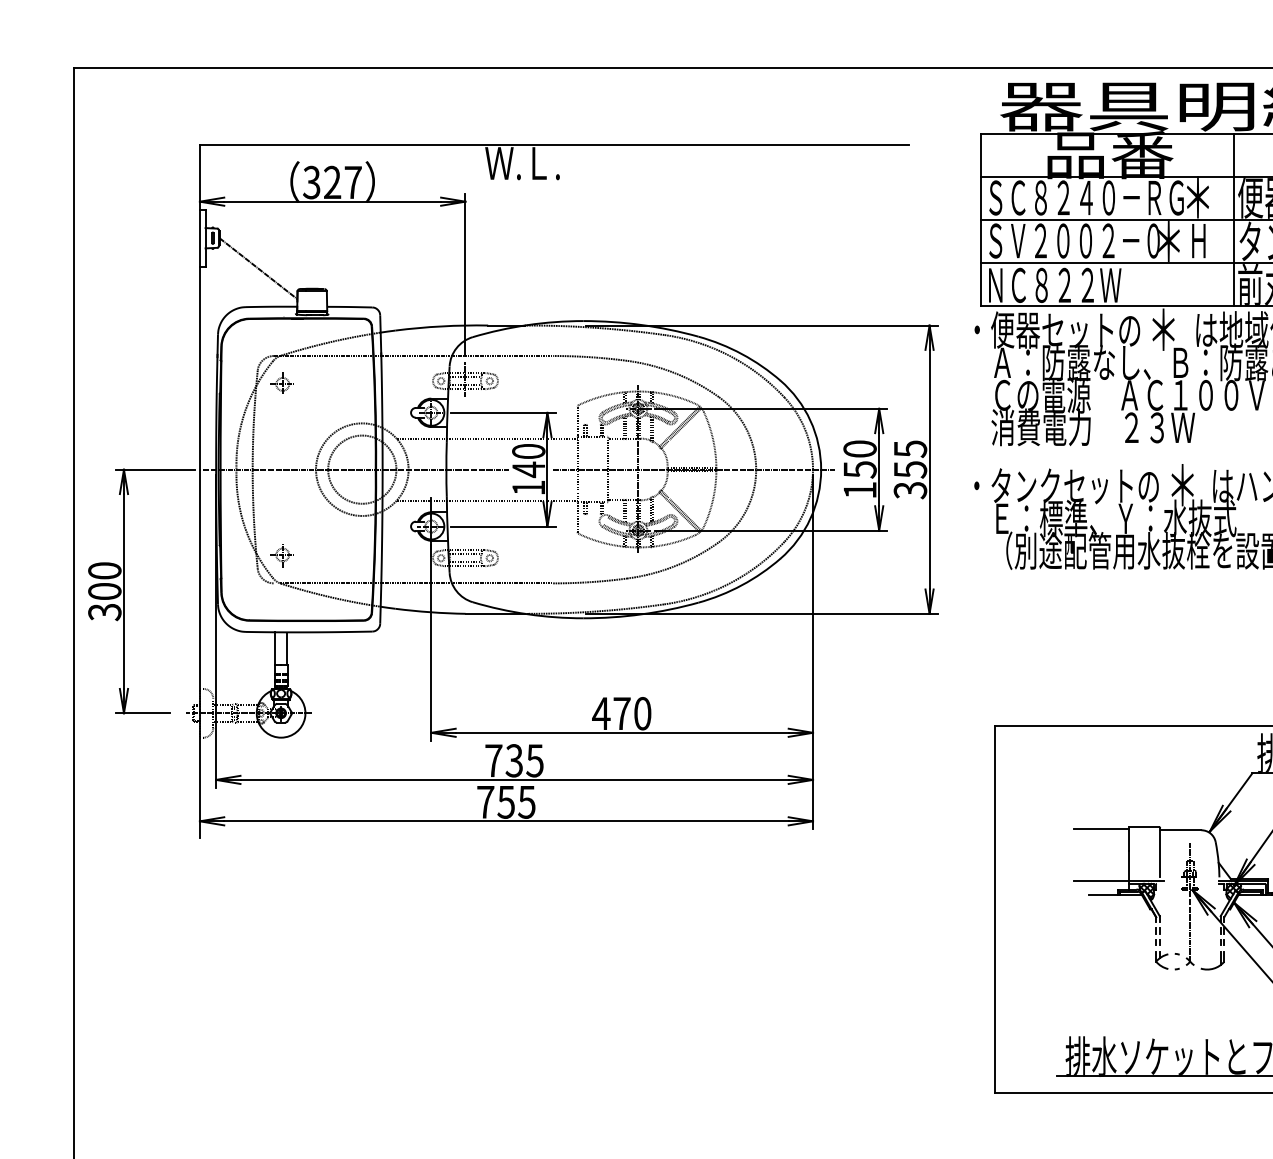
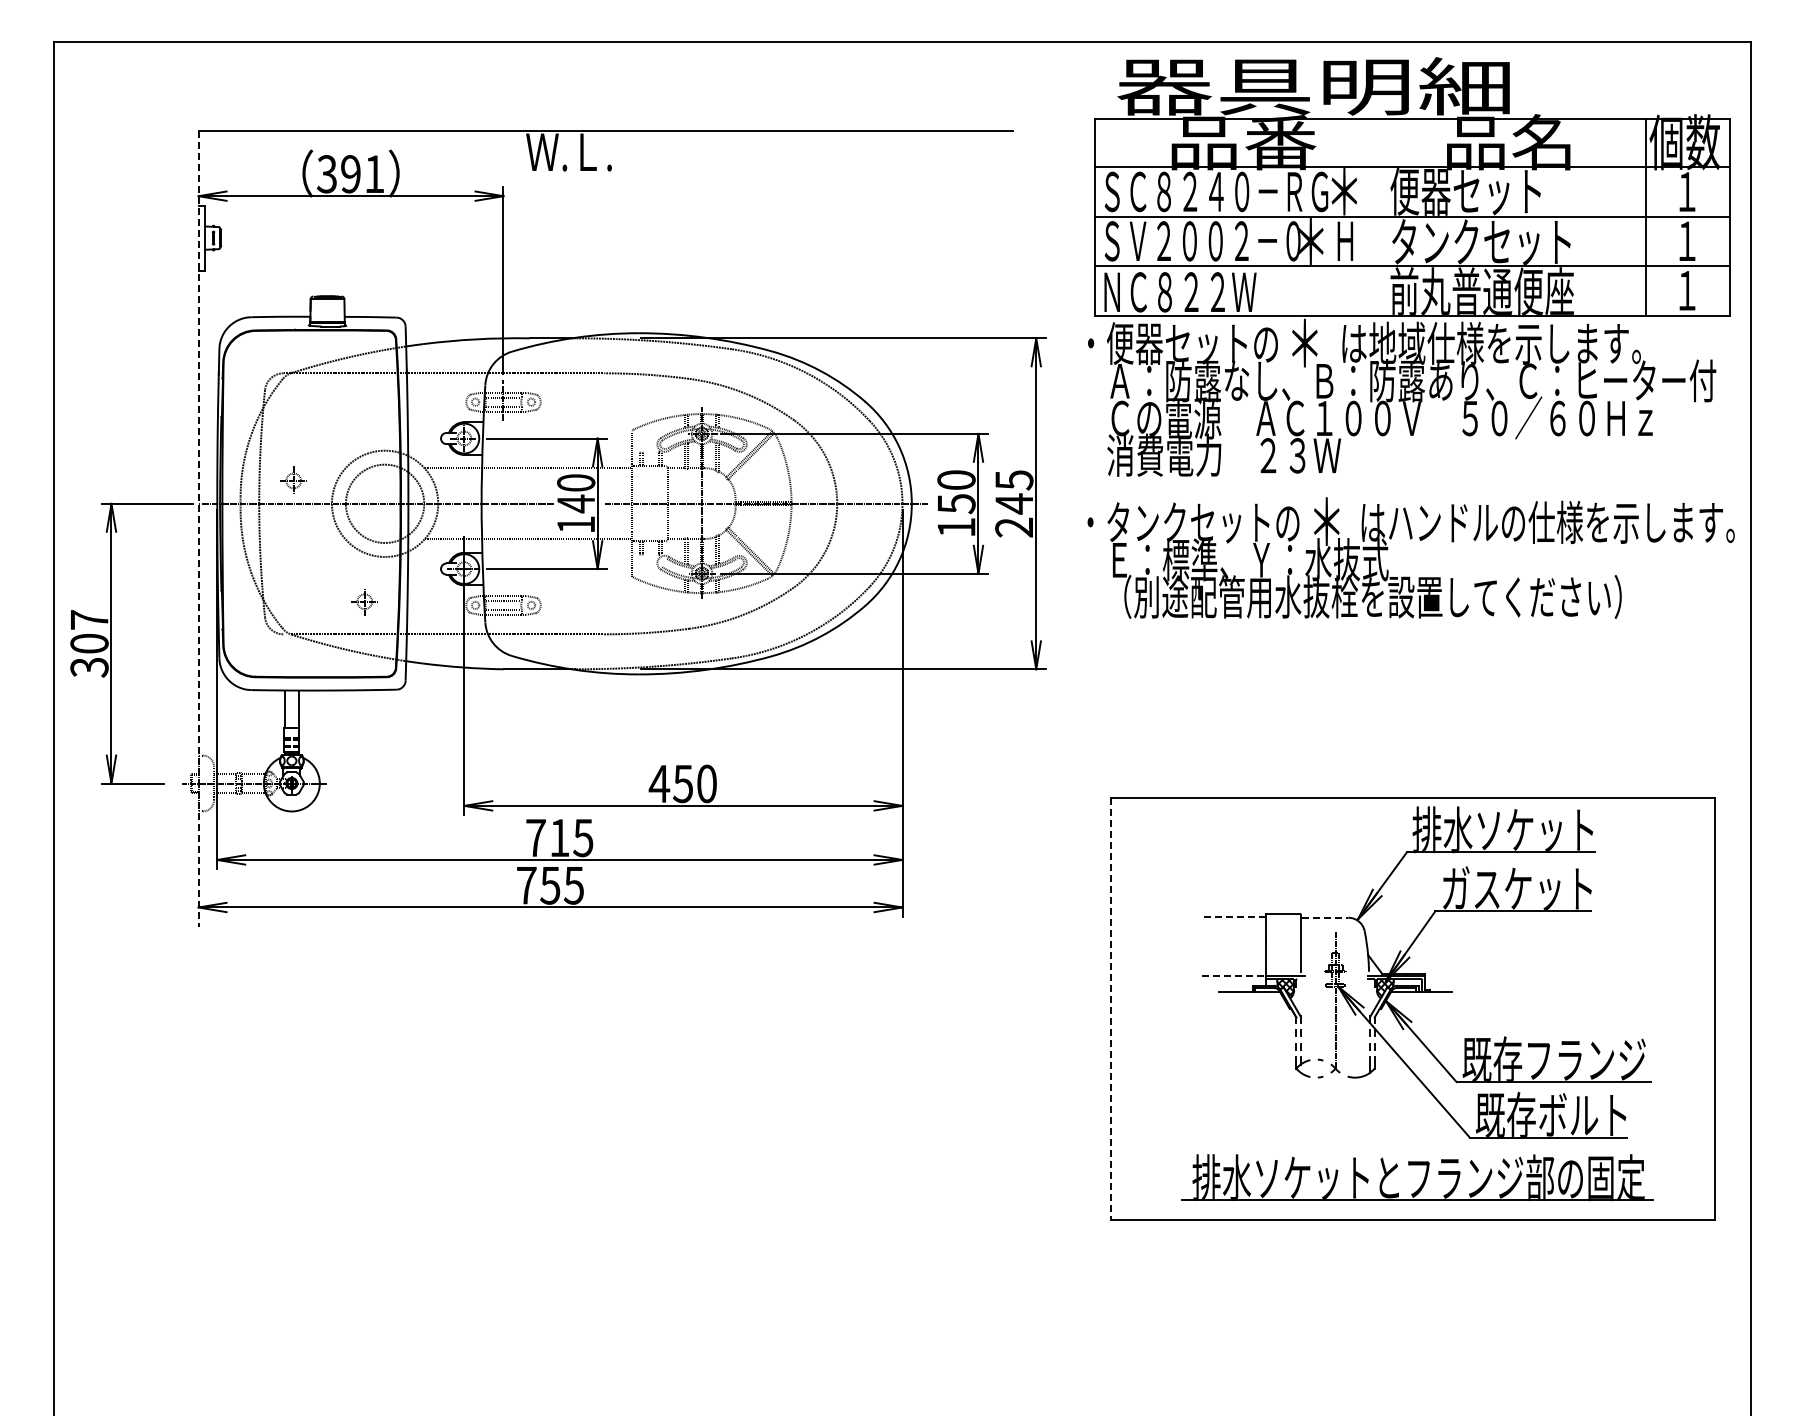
text: (342, 182) -> (362, 174), 327 -> 391
line: (1233, 219) -> (1385, 216), removed
line: (258, 269) -> (265, 273), removed
part: (282, 383) -> (293, 479), moved
text: (910, 479) -> (1014, 515), 355 -> 245
line: (199, 492) -> (198, 529), solid -> dashed
part: (282, 555) -> (364, 602), moved
text: (104, 570) -> (89, 619), 300 -> 307
text: (621, 714) -> (682, 784), 470 -> 450
text: (514, 760) -> (559, 837), 735 -> 715
line: (1101, 829) -> (1233, 916), solid -> dashed
line: (1181, 830) -> (1325, 917), solid -> dashed
line: (1101, 881) -> (1233, 976), solid -> dashed
line: (994, 910) -> (1110, 1009), solid -> dashed

